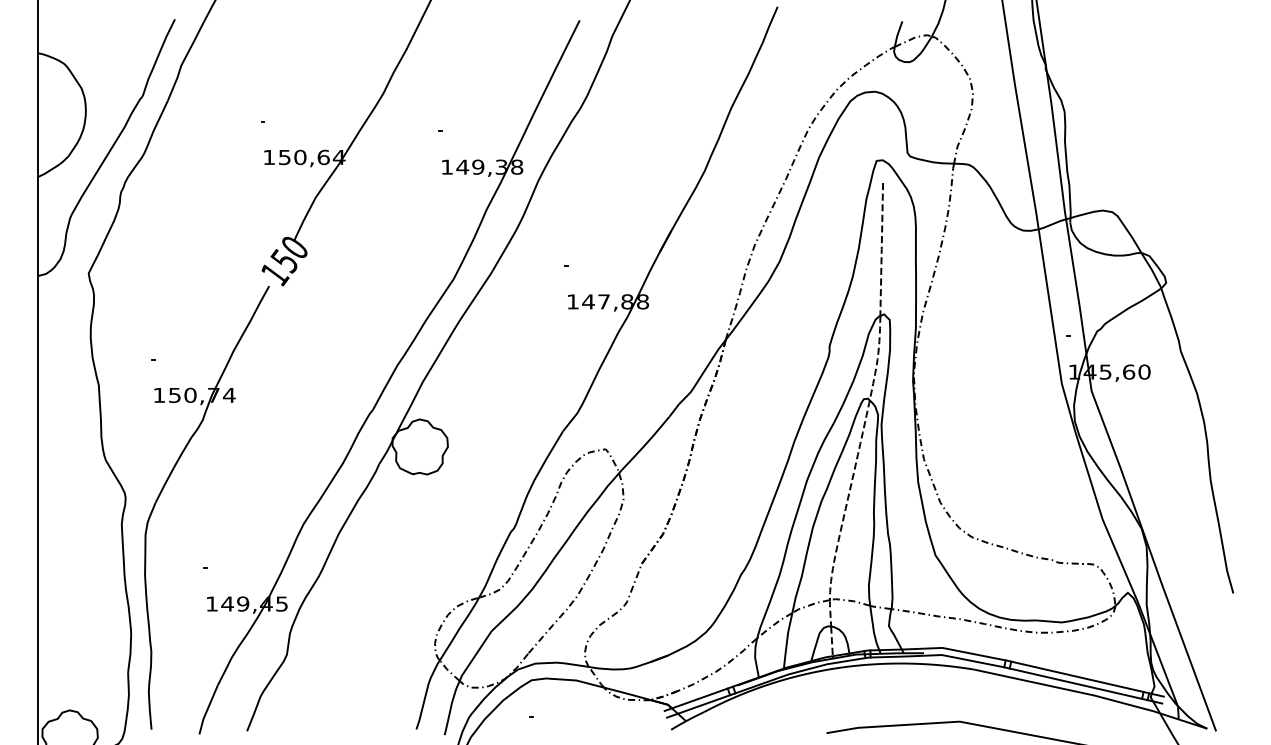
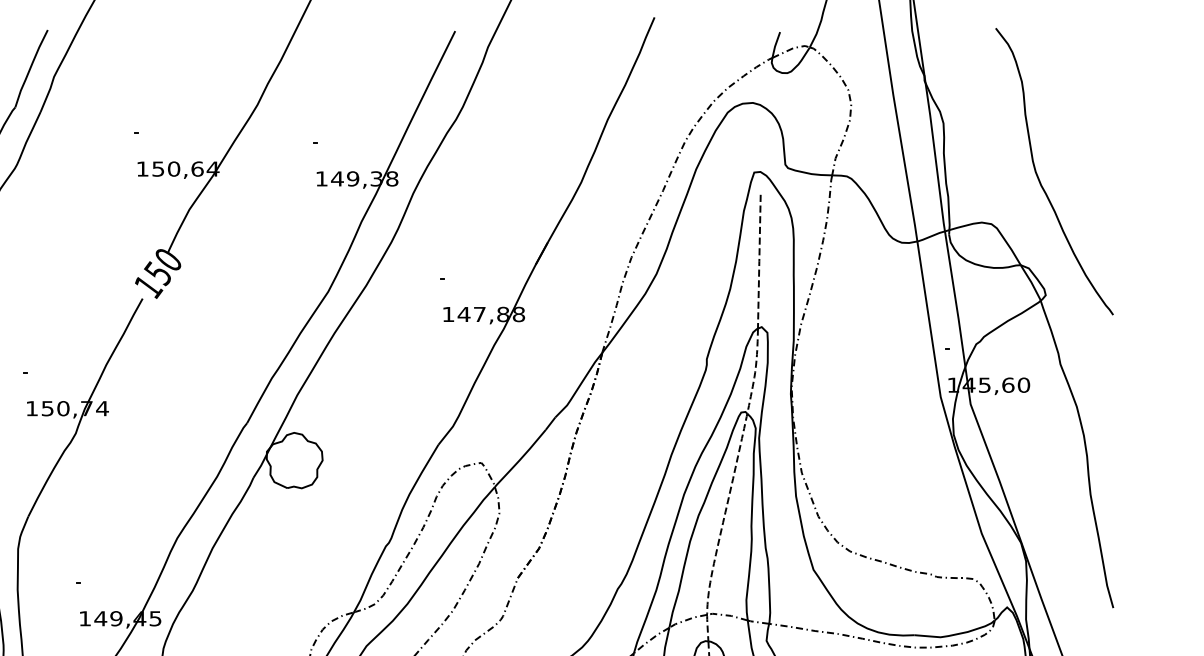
curve: (1160, 167) -> (1040, 179), added

